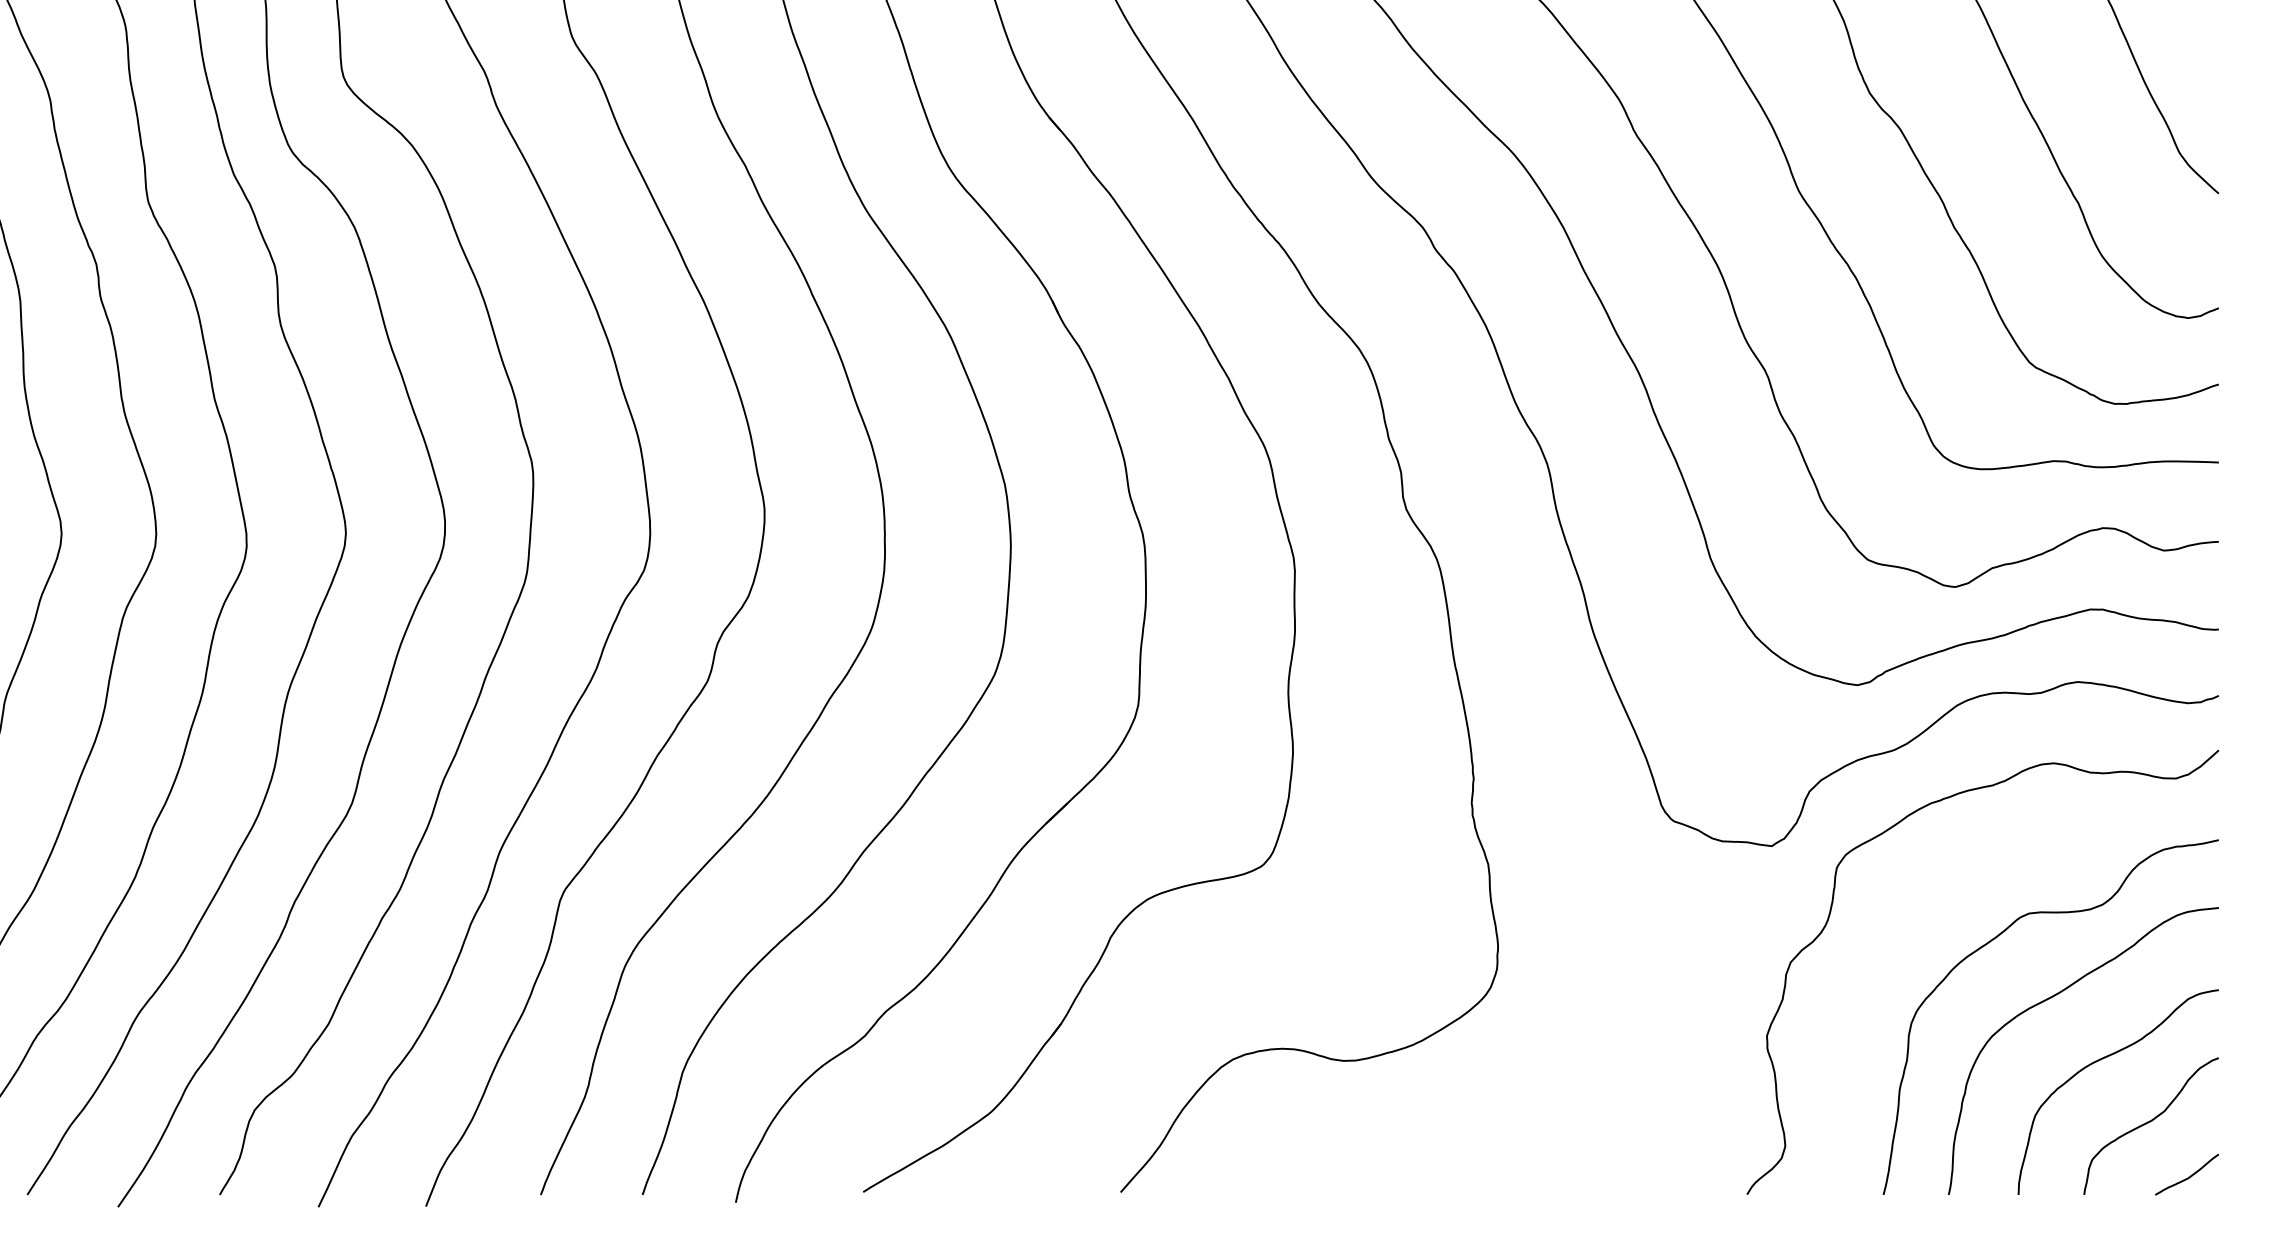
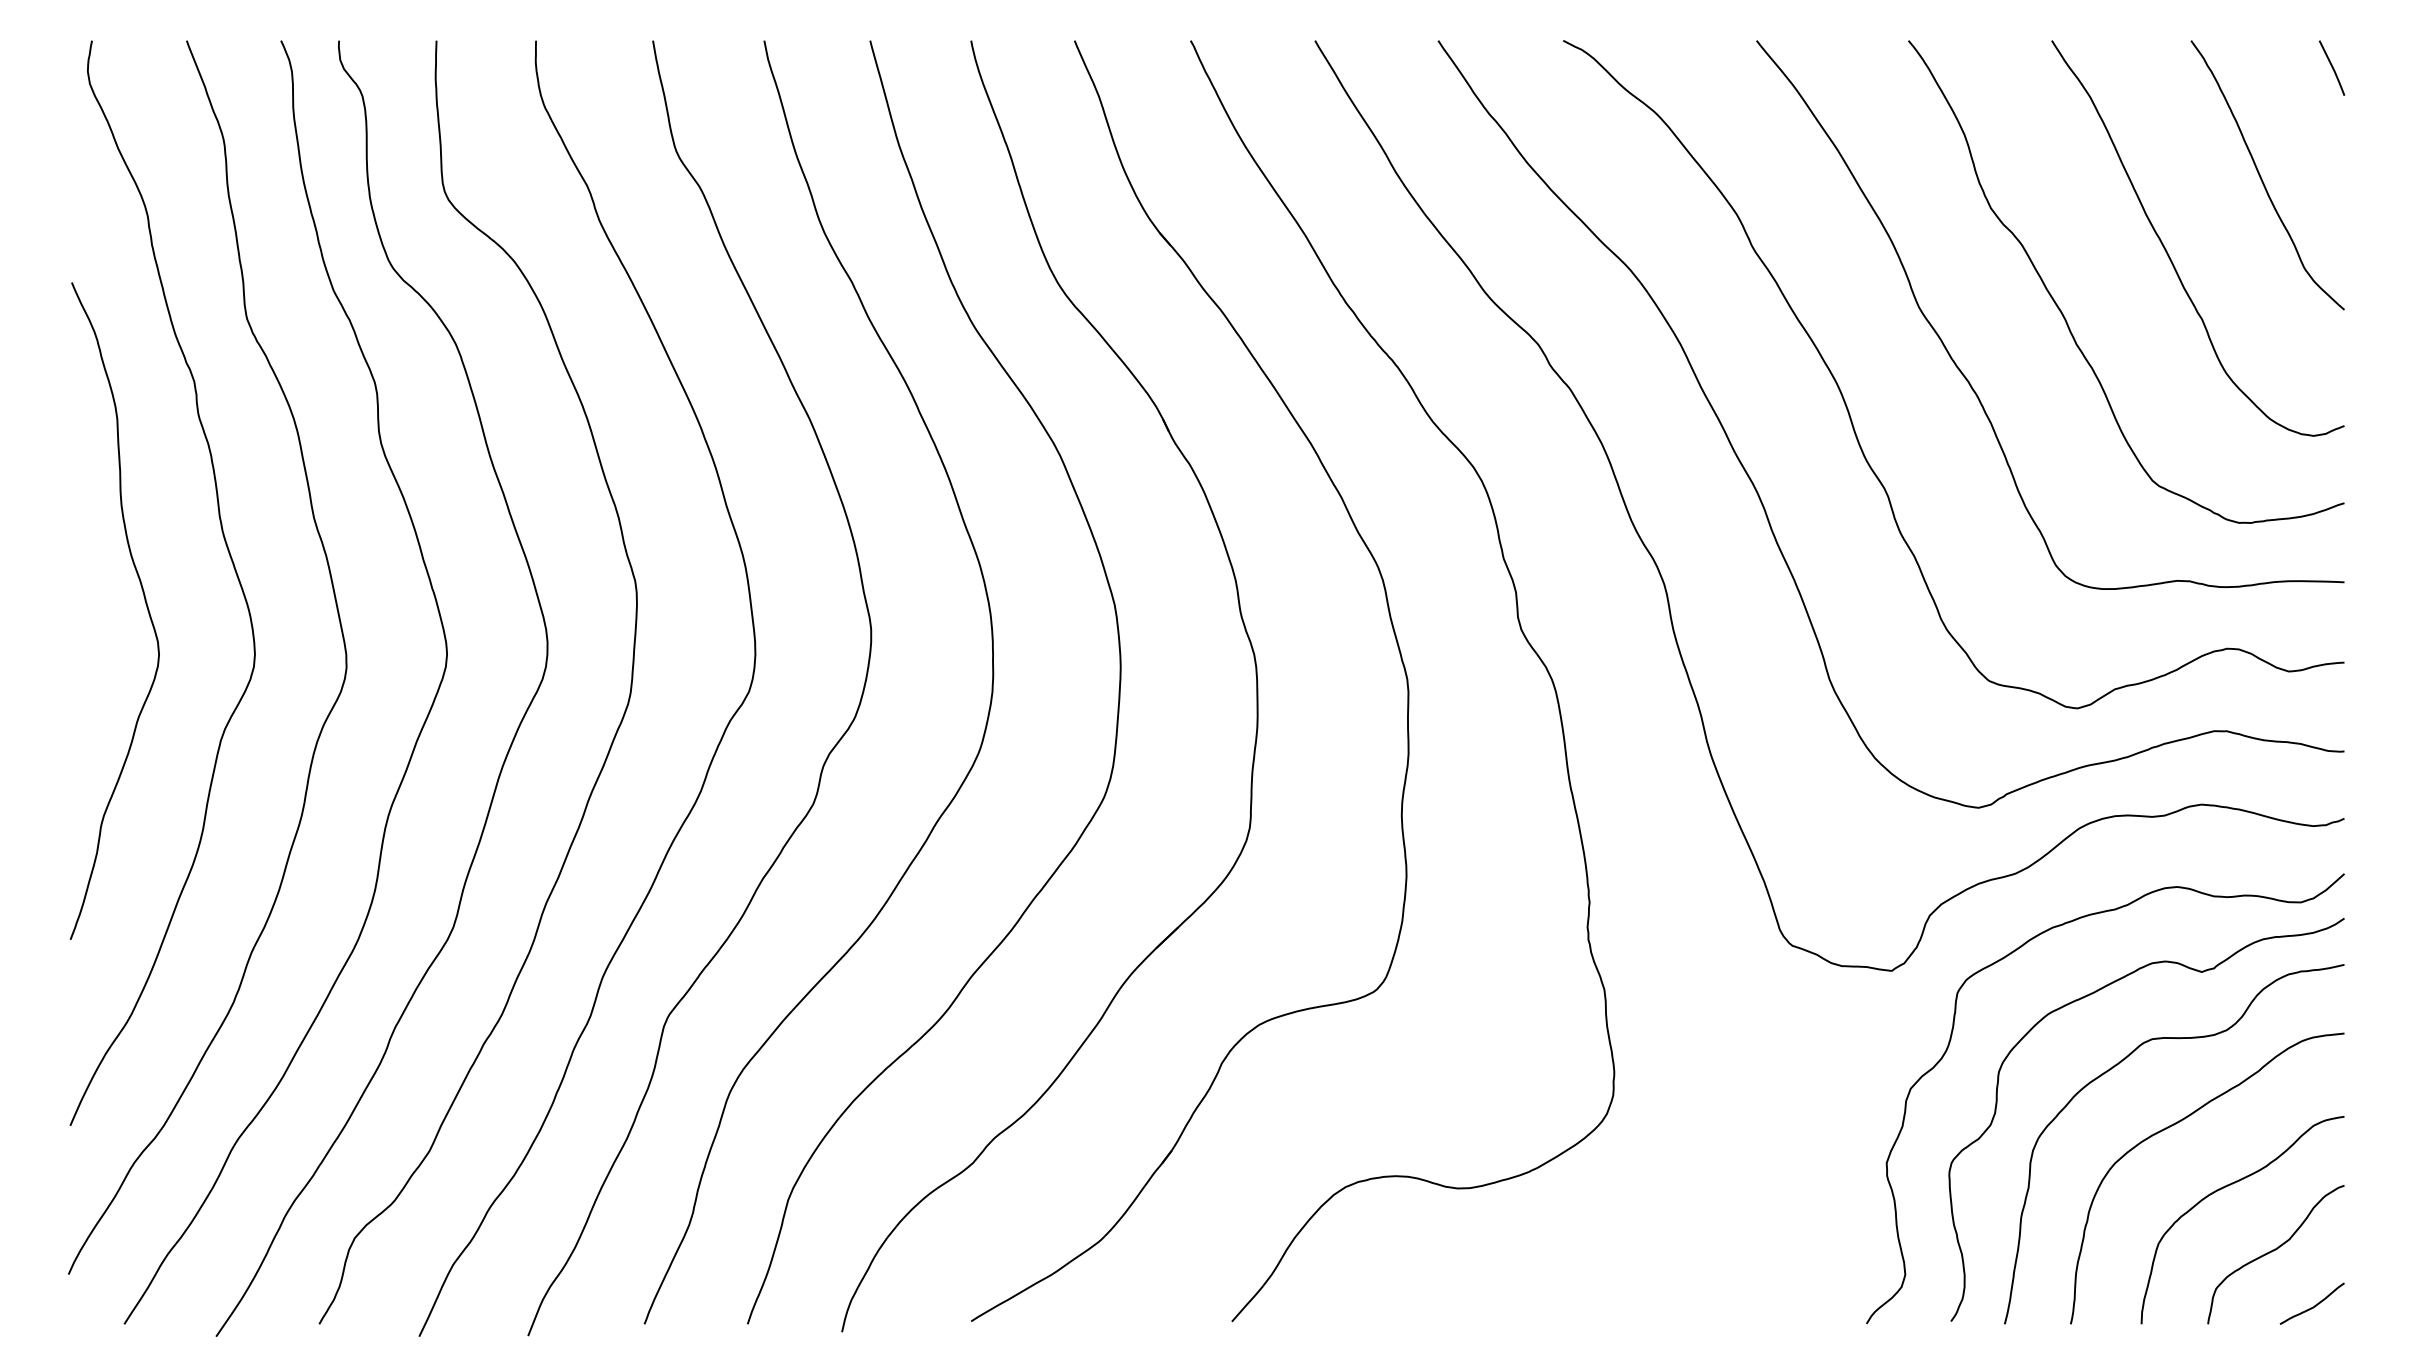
curve: (1966, 871) -> (2088, 996), added

